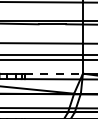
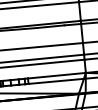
line: (54, 73) -> (57, 75), dashed -> solid

